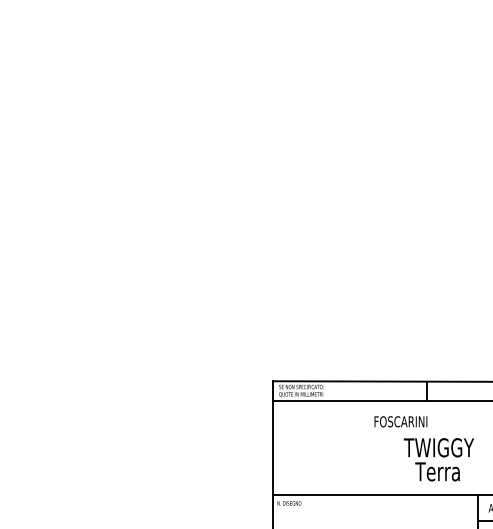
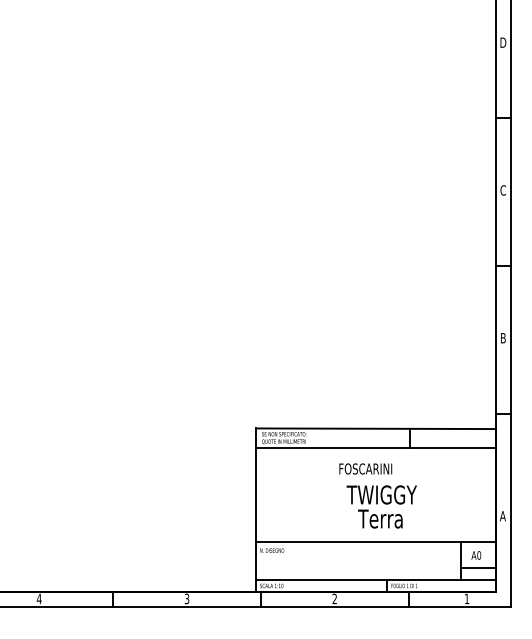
text: (400, 421) -> (365, 468), moved
text: (438, 459) -> (381, 506), moved

